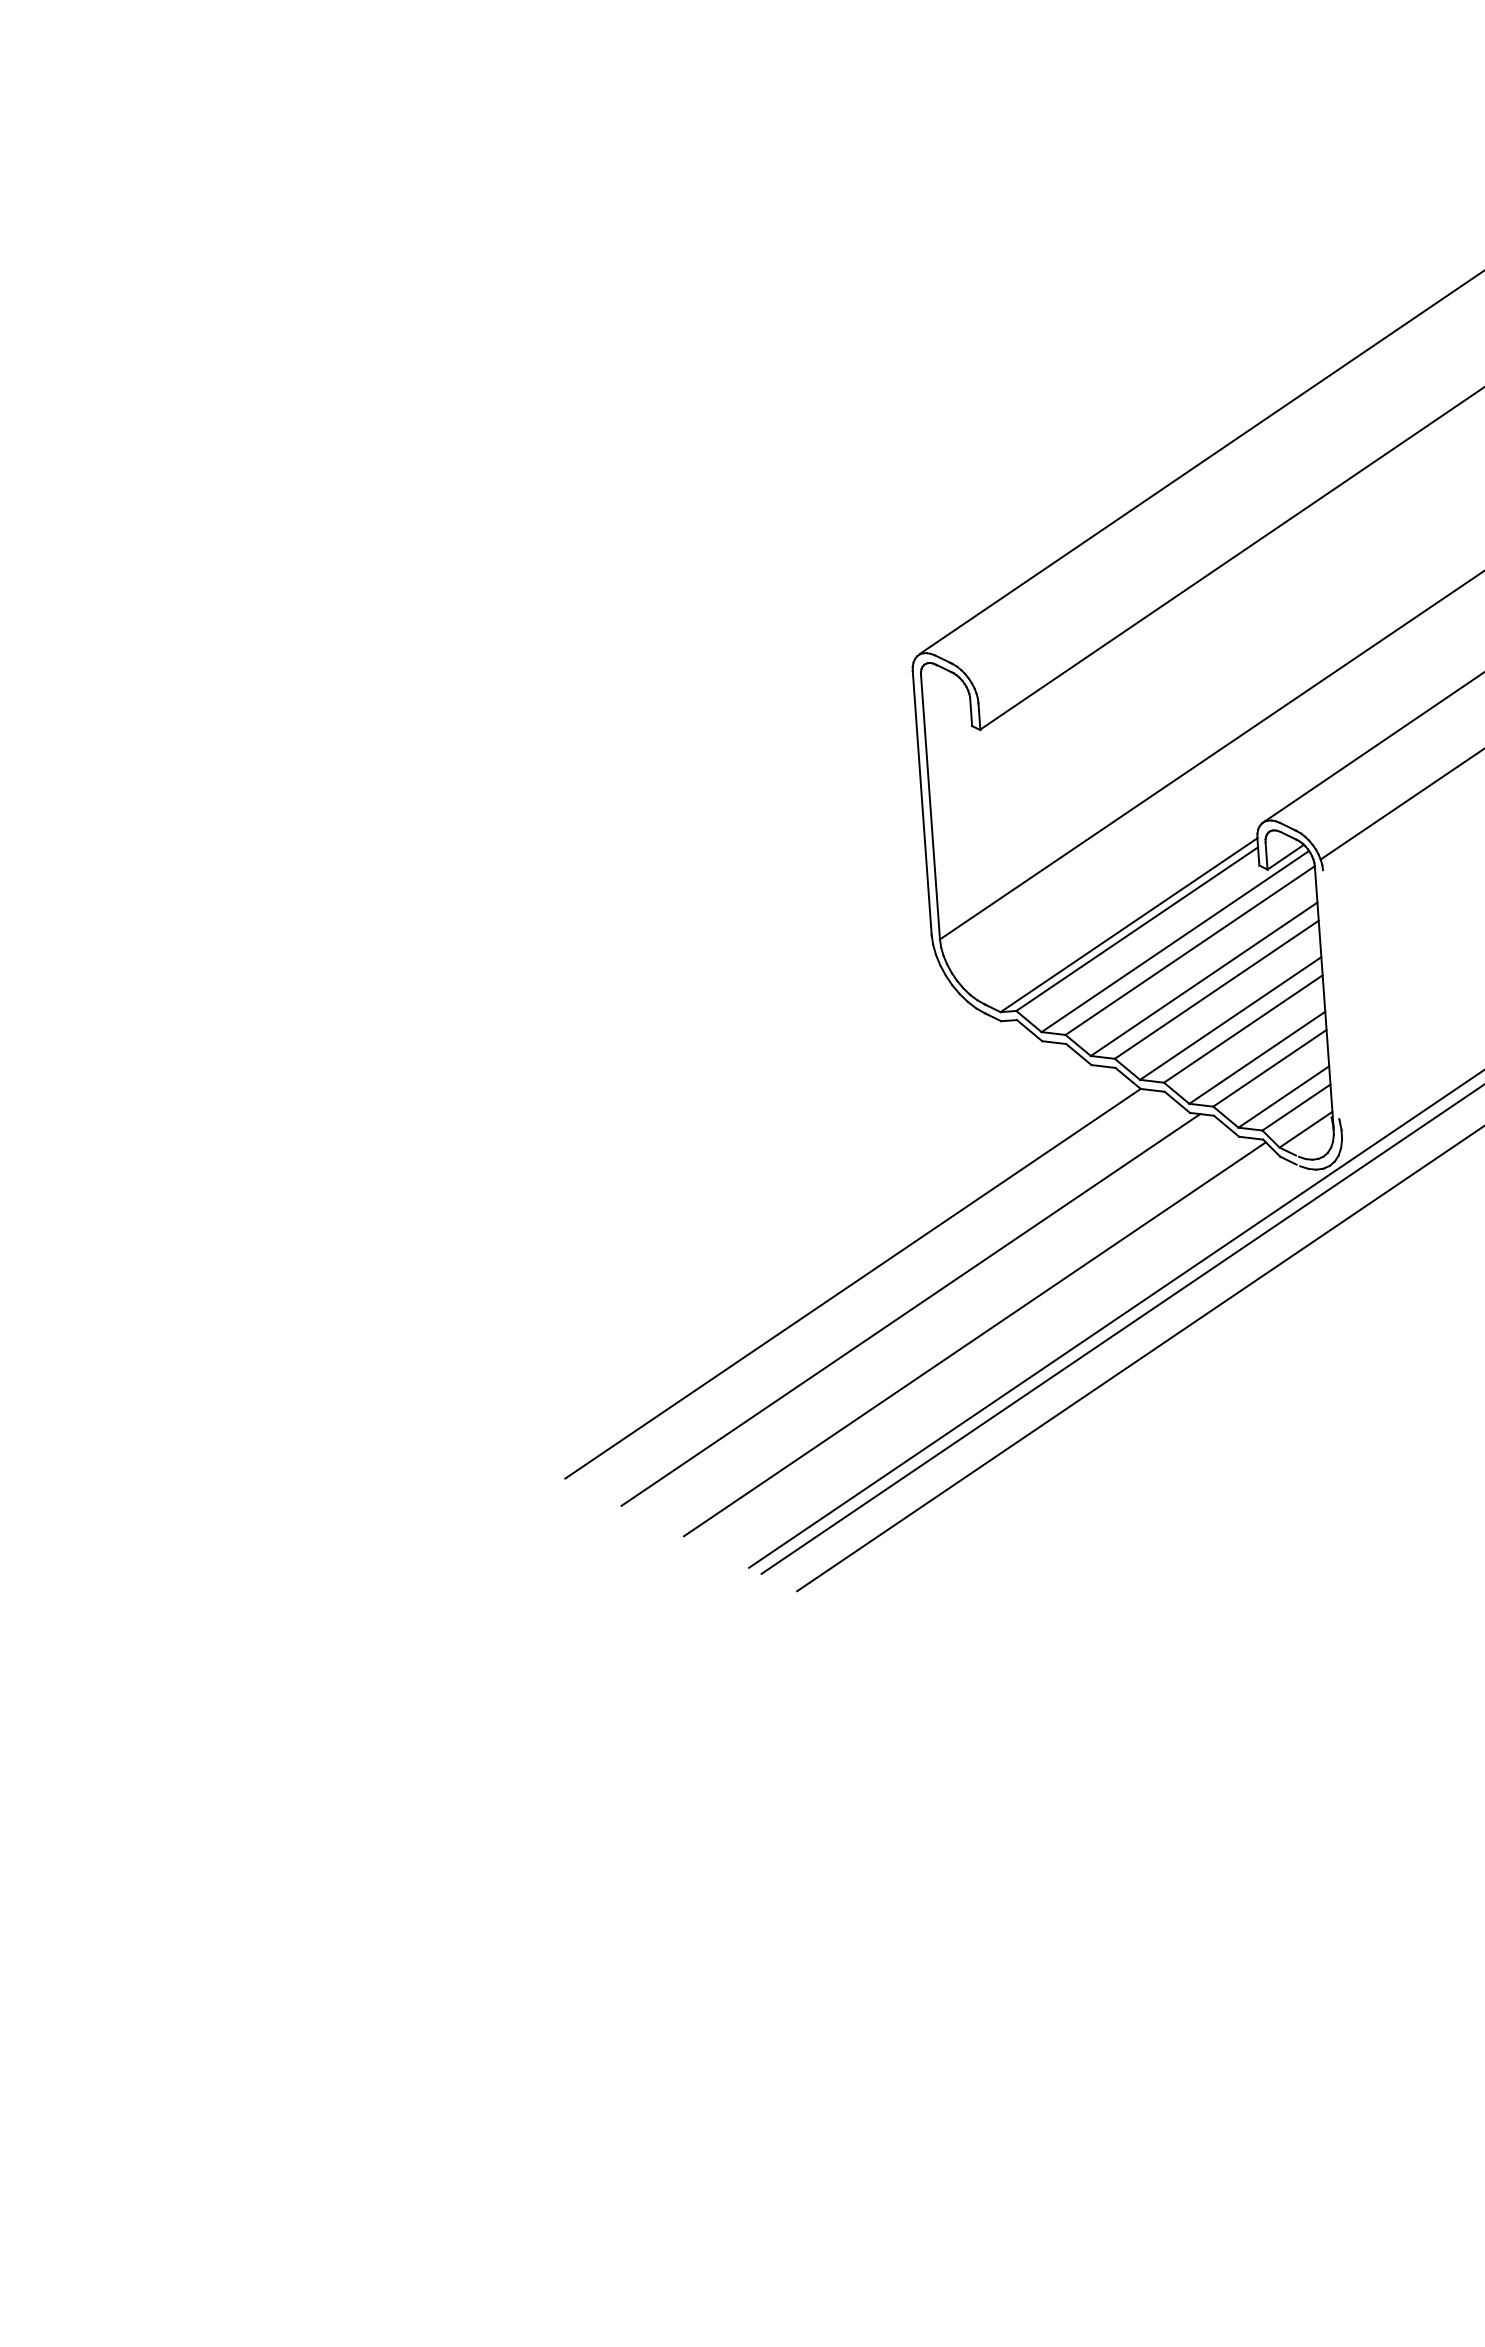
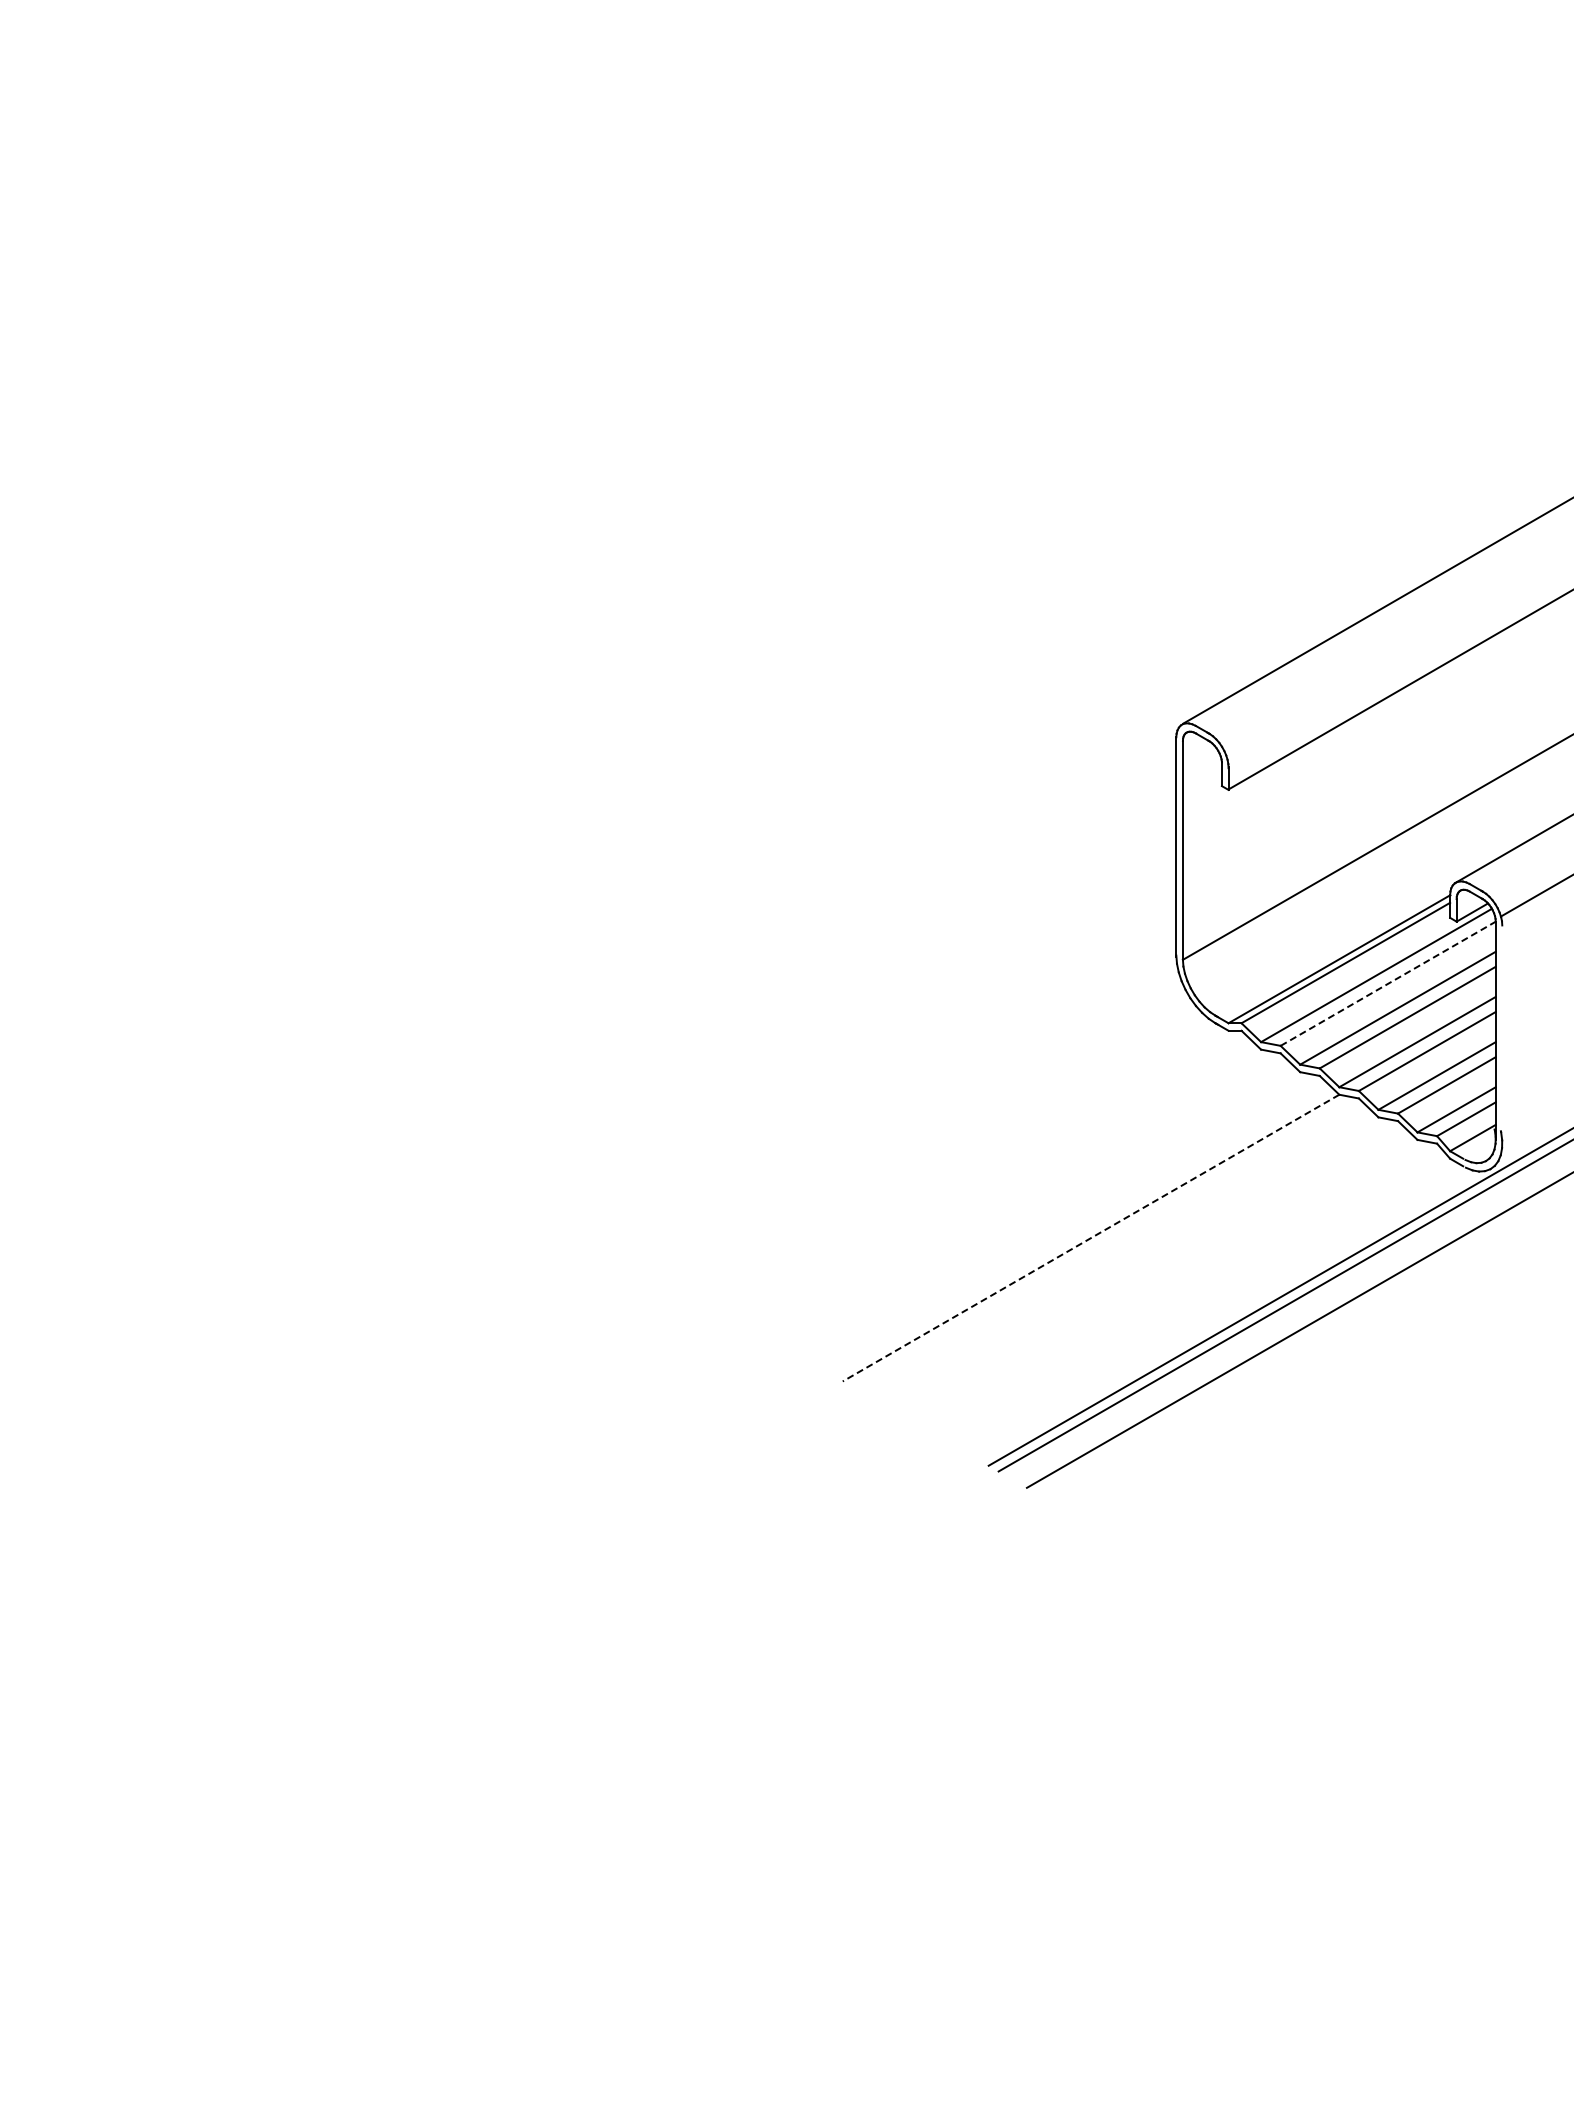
line: (1190, 950) -> (1388, 983), solid -> dashed
line: (853, 1284) -> (1091, 1238), solid -> dashed
line: (910, 1309) -> (1136, 1262), removed
line: (975, 1338) -> (1188, 1290), removed

